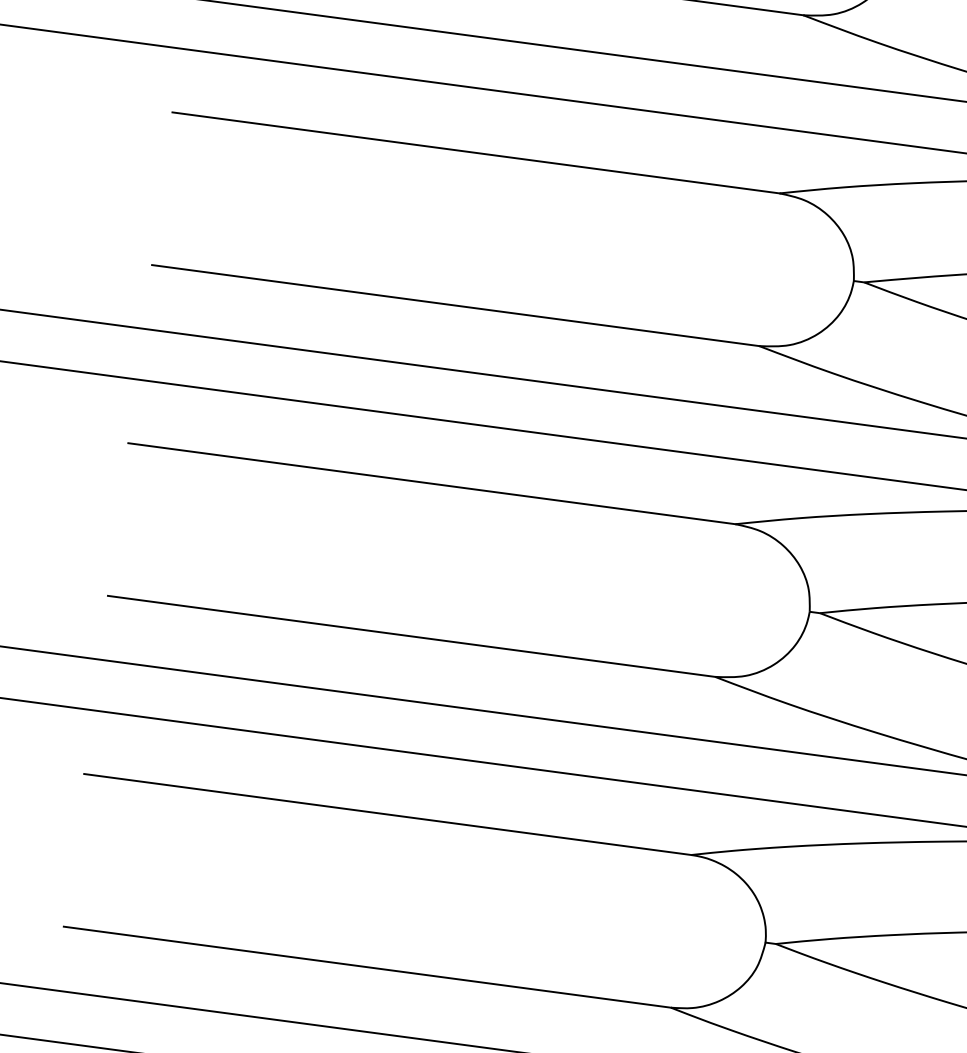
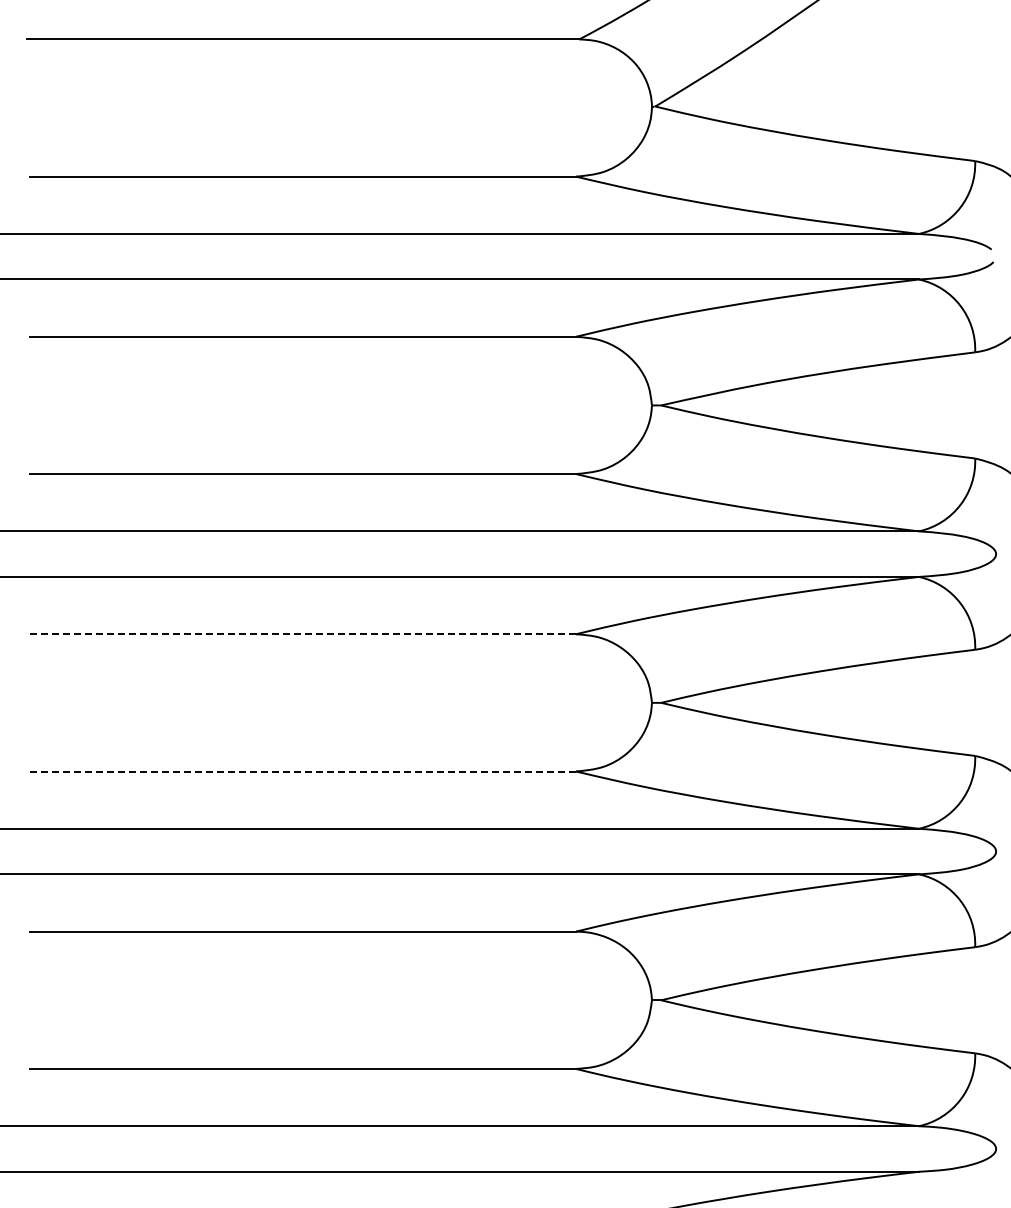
line: (432, 484) -> (303, 634), solid -> dashed
line: (411, 636) -> (303, 771), solid -> dashed

